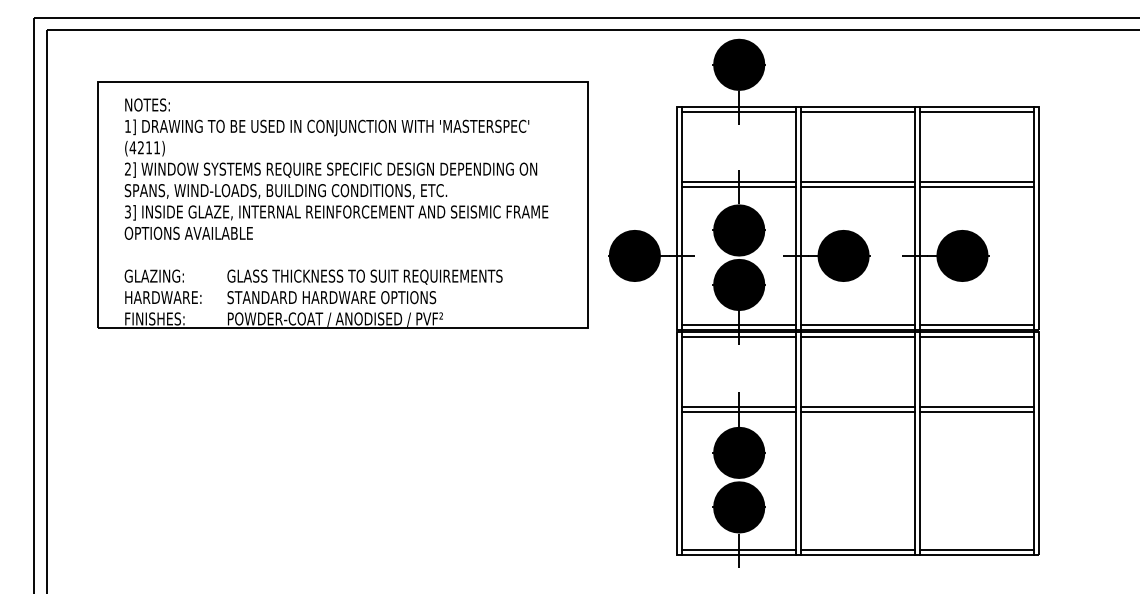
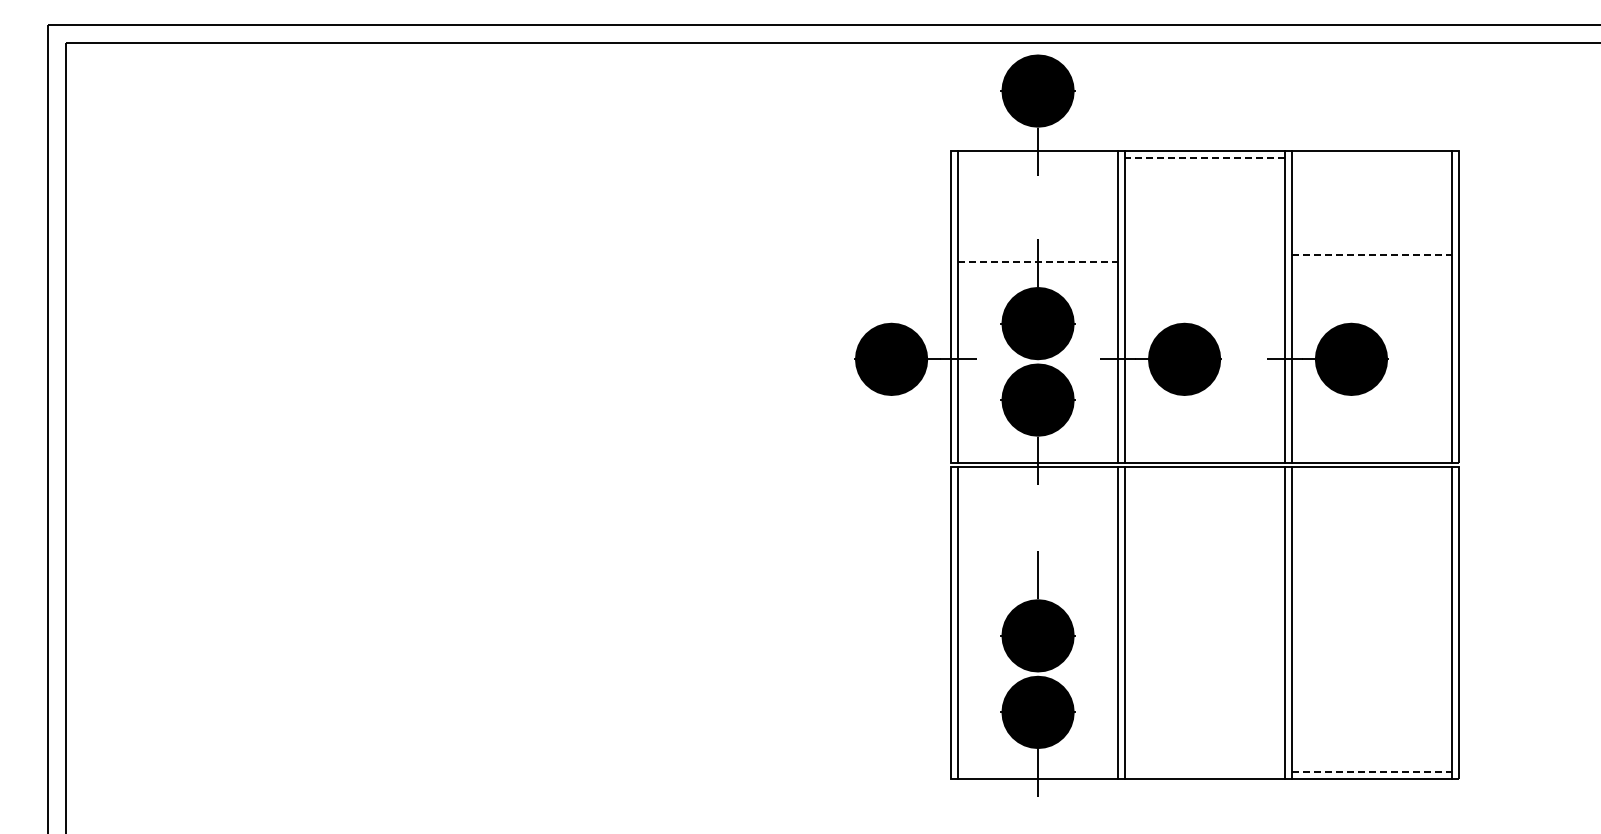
line: (738, 112) -> (1037, 157), removed
line: (857, 112) -> (1204, 157), solid -> dashed
line: (976, 112) -> (1371, 157), removed
line: (738, 181) -> (1037, 255), removed
line: (857, 181) -> (1204, 255), removed
line: (976, 181) -> (1371, 255), solid -> dashed
line: (739, 186) -> (1038, 262), solid -> dashed
line: (857, 186) -> (1204, 262), removed
line: (976, 186) -> (1371, 262), removed
part: (342, 204) -> (481, 287), removed
line: (738, 325) -> (1037, 456), removed
line: (857, 325) -> (1204, 456), removed
line: (976, 325) -> (1371, 456), removed
line: (738, 337) -> (1037, 473), removed
line: (857, 337) -> (1204, 473), removed
line: (976, 337) -> (1371, 473), removed
line: (738, 406) -> (1037, 570), removed
line: (857, 406) -> (1204, 570), removed
line: (976, 406) -> (1371, 570), removed
line: (738, 412) -> (1037, 578), removed
line: (857, 412) -> (1204, 578), removed
line: (976, 412) -> (1371, 578), removed
line: (738, 550) -> (1037, 772), removed
line: (857, 550) -> (1204, 772), removed
line: (976, 550) -> (1371, 772), solid -> dashed

